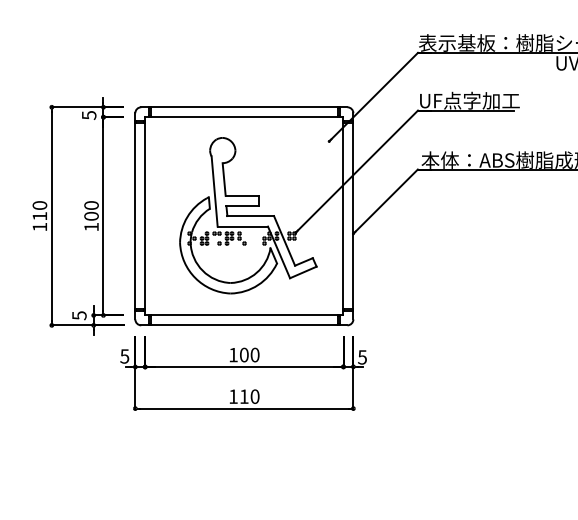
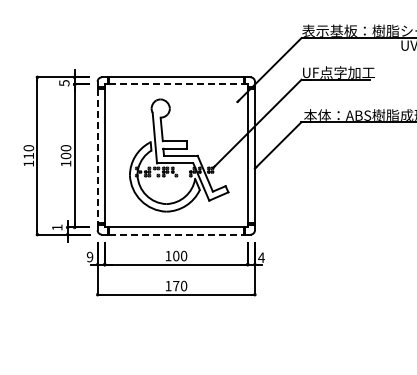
line: (244, 117) -> (176, 84), solid -> dashed
line: (135, 217) -> (97, 156), solid -> dashed
text: (79, 315) -> (57, 227), 5 -> 1
line: (244, 325) -> (176, 234), solid -> dashed
text: (124, 355) -> (89, 256), 5 -> 9
text: (362, 357) -> (261, 257), 5 -> 4
text: (244, 397) -> (176, 286), 110 -> 170

